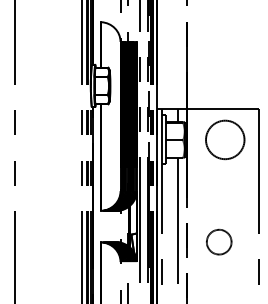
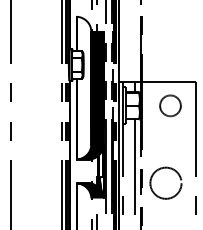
circle: (224, 139) -> (169, 105), size x0.71
circle: (218, 241) -> (165, 182), size x1.67

